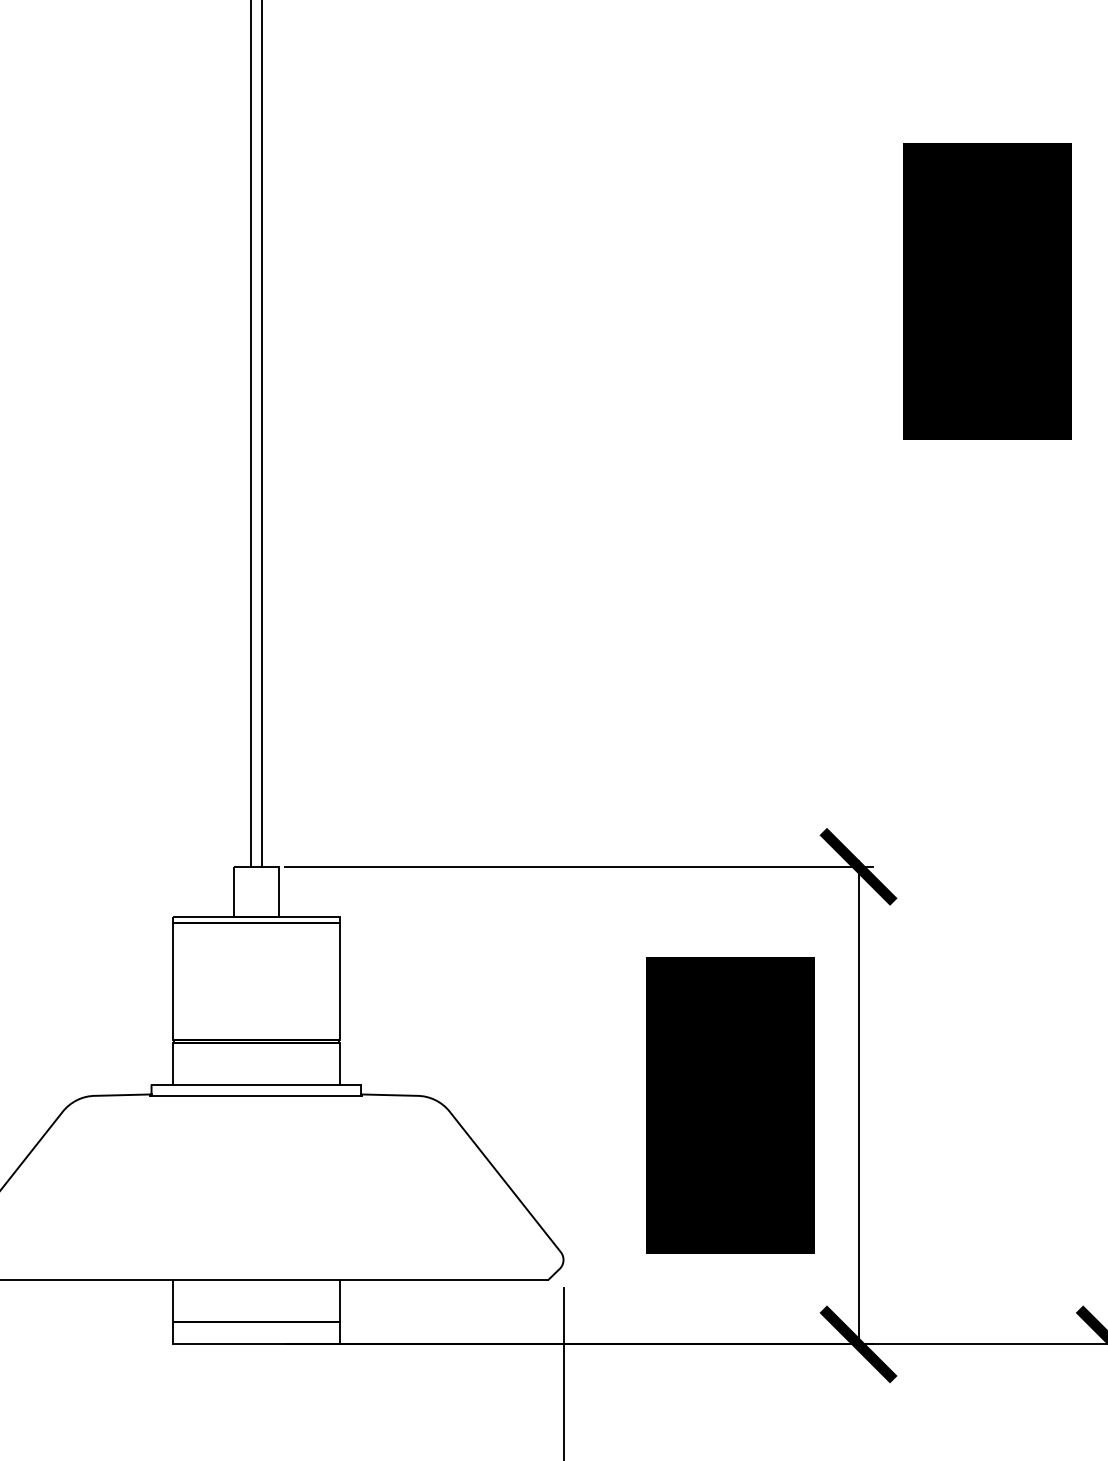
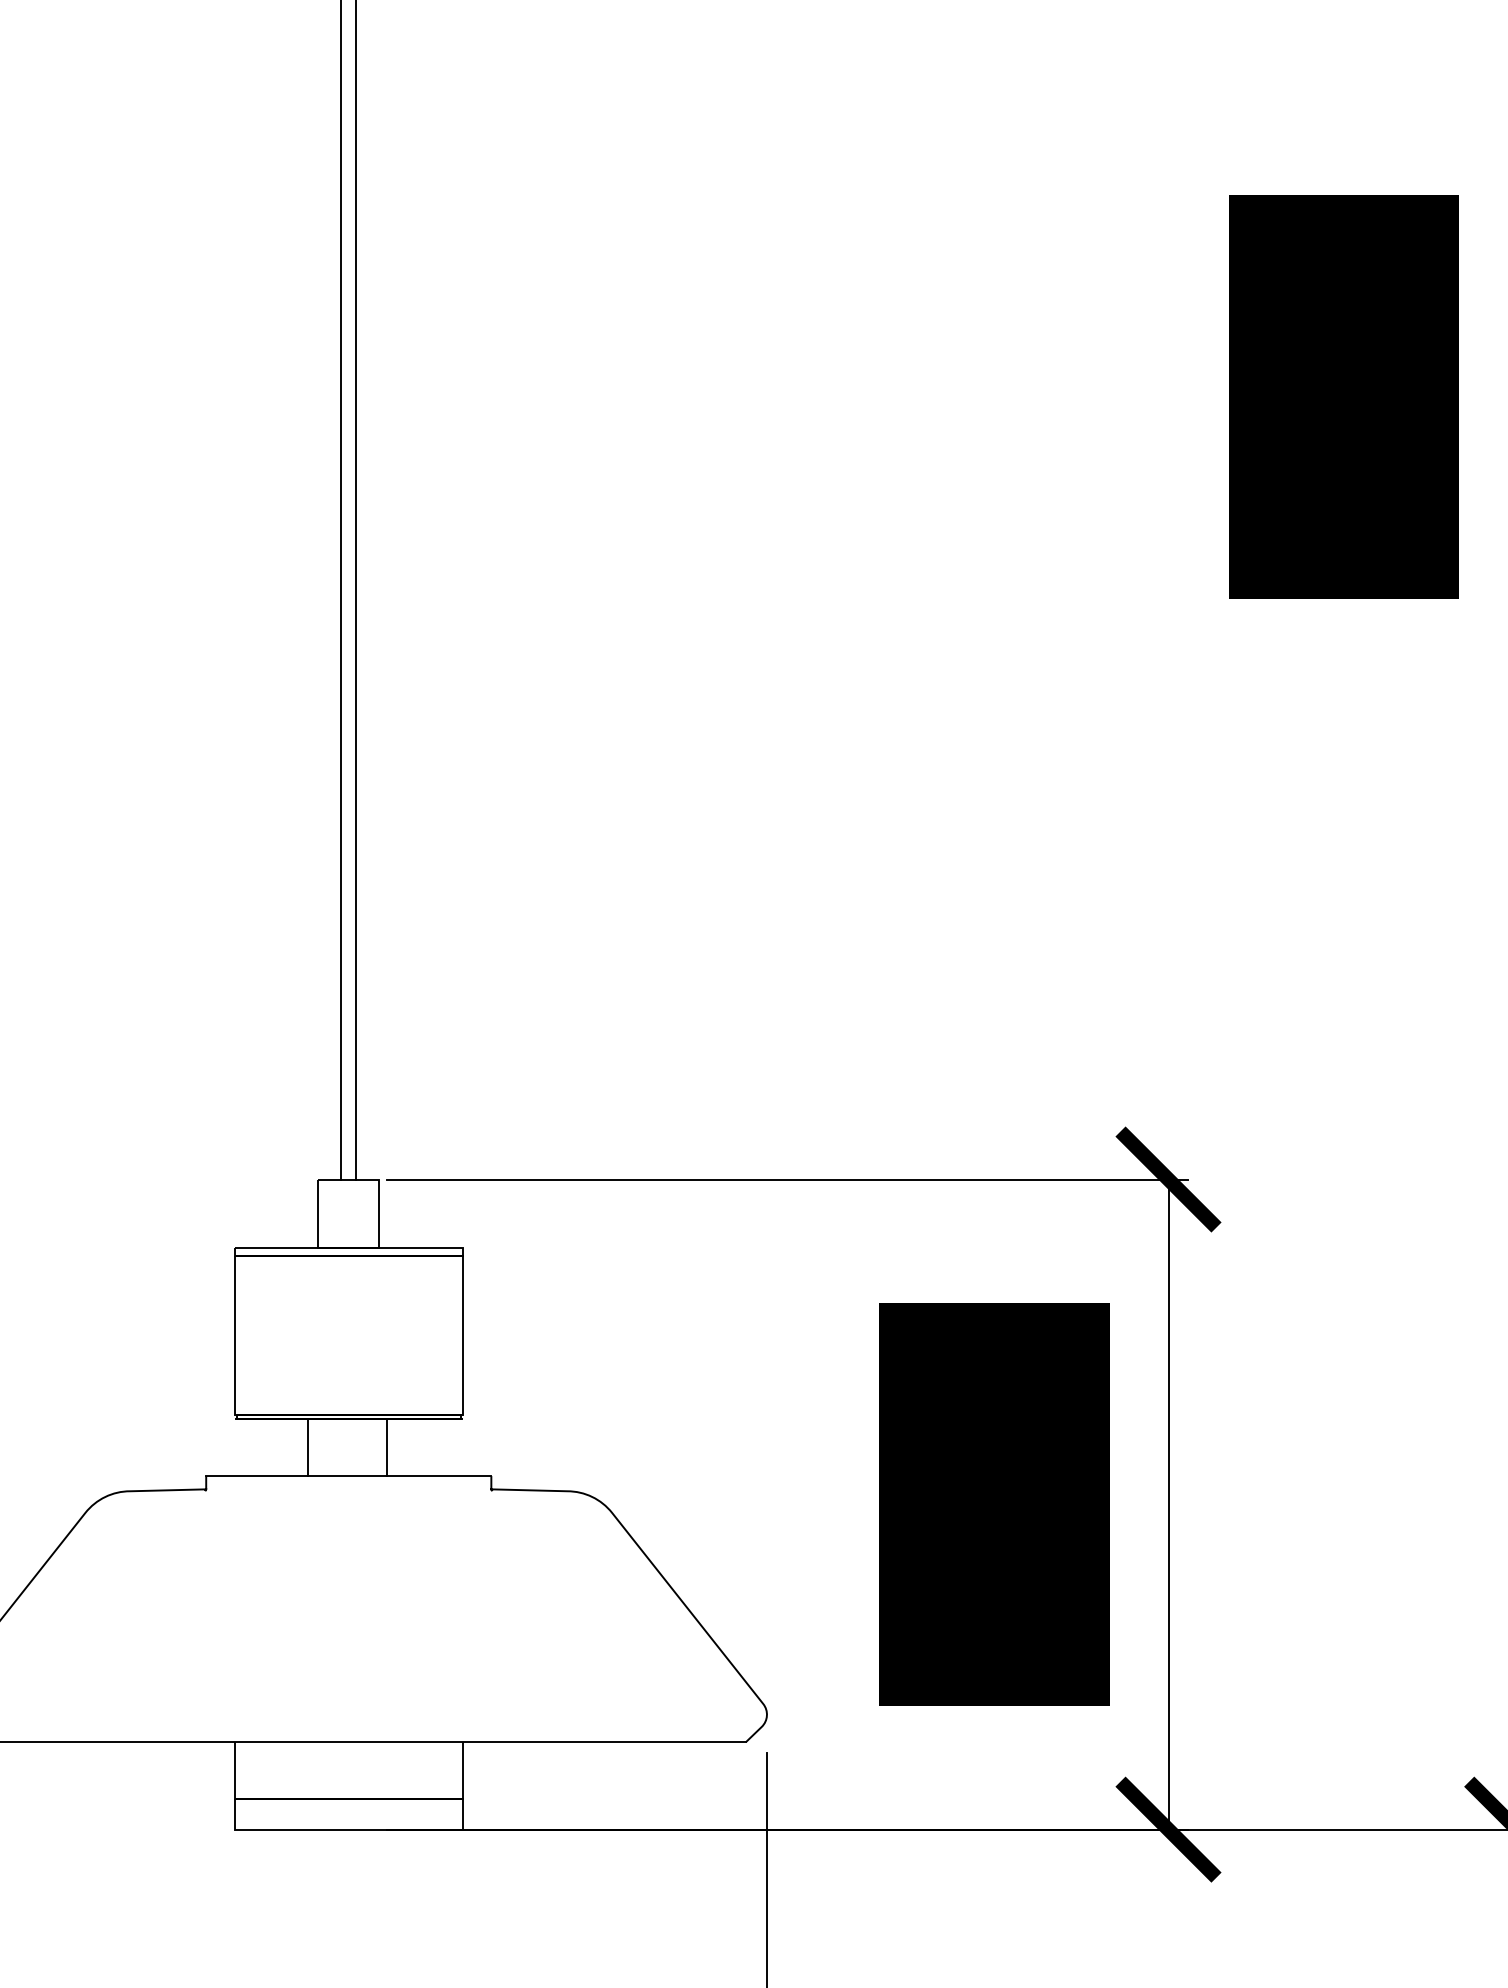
line: (172, 1063) -> (307, 1447), moved
line: (339, 1063) -> (386, 1447), moved
line: (256, 1096) -> (348, 1491), removed

